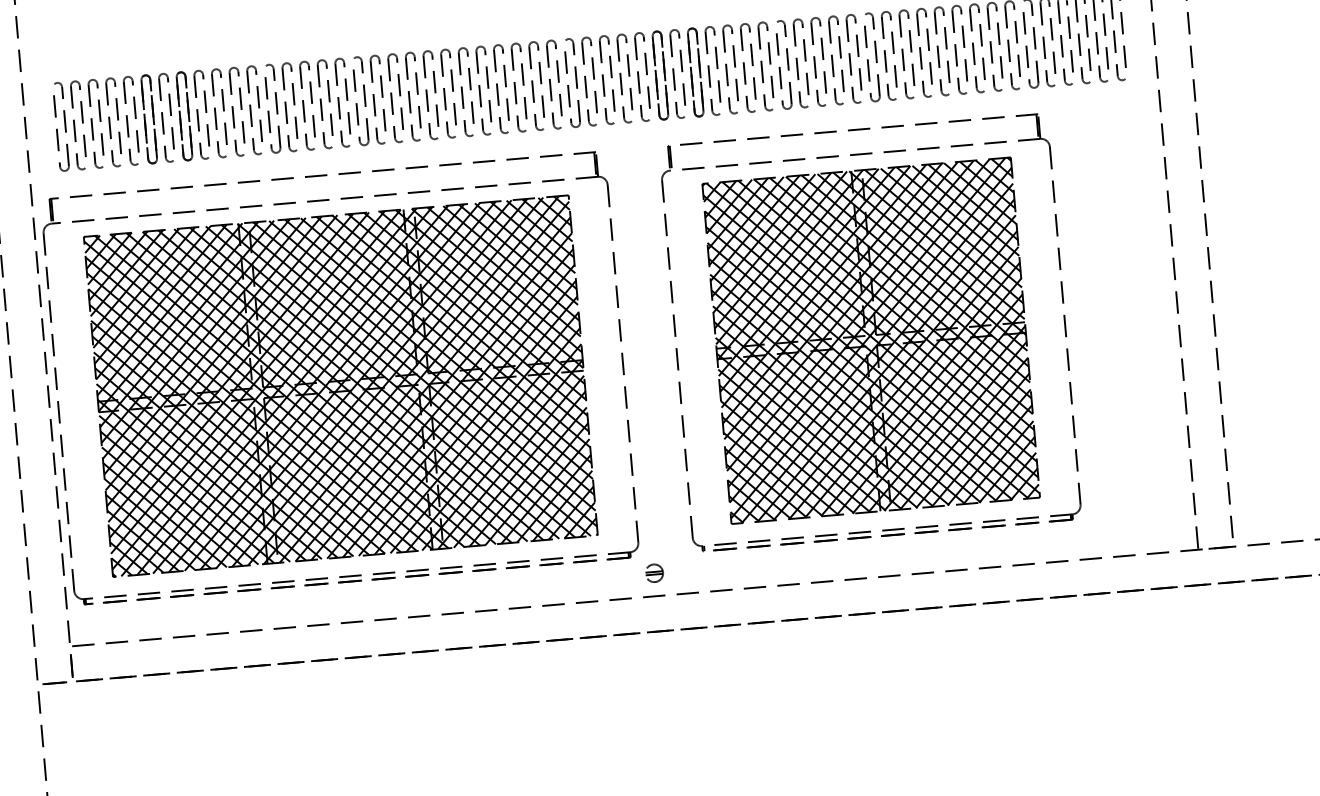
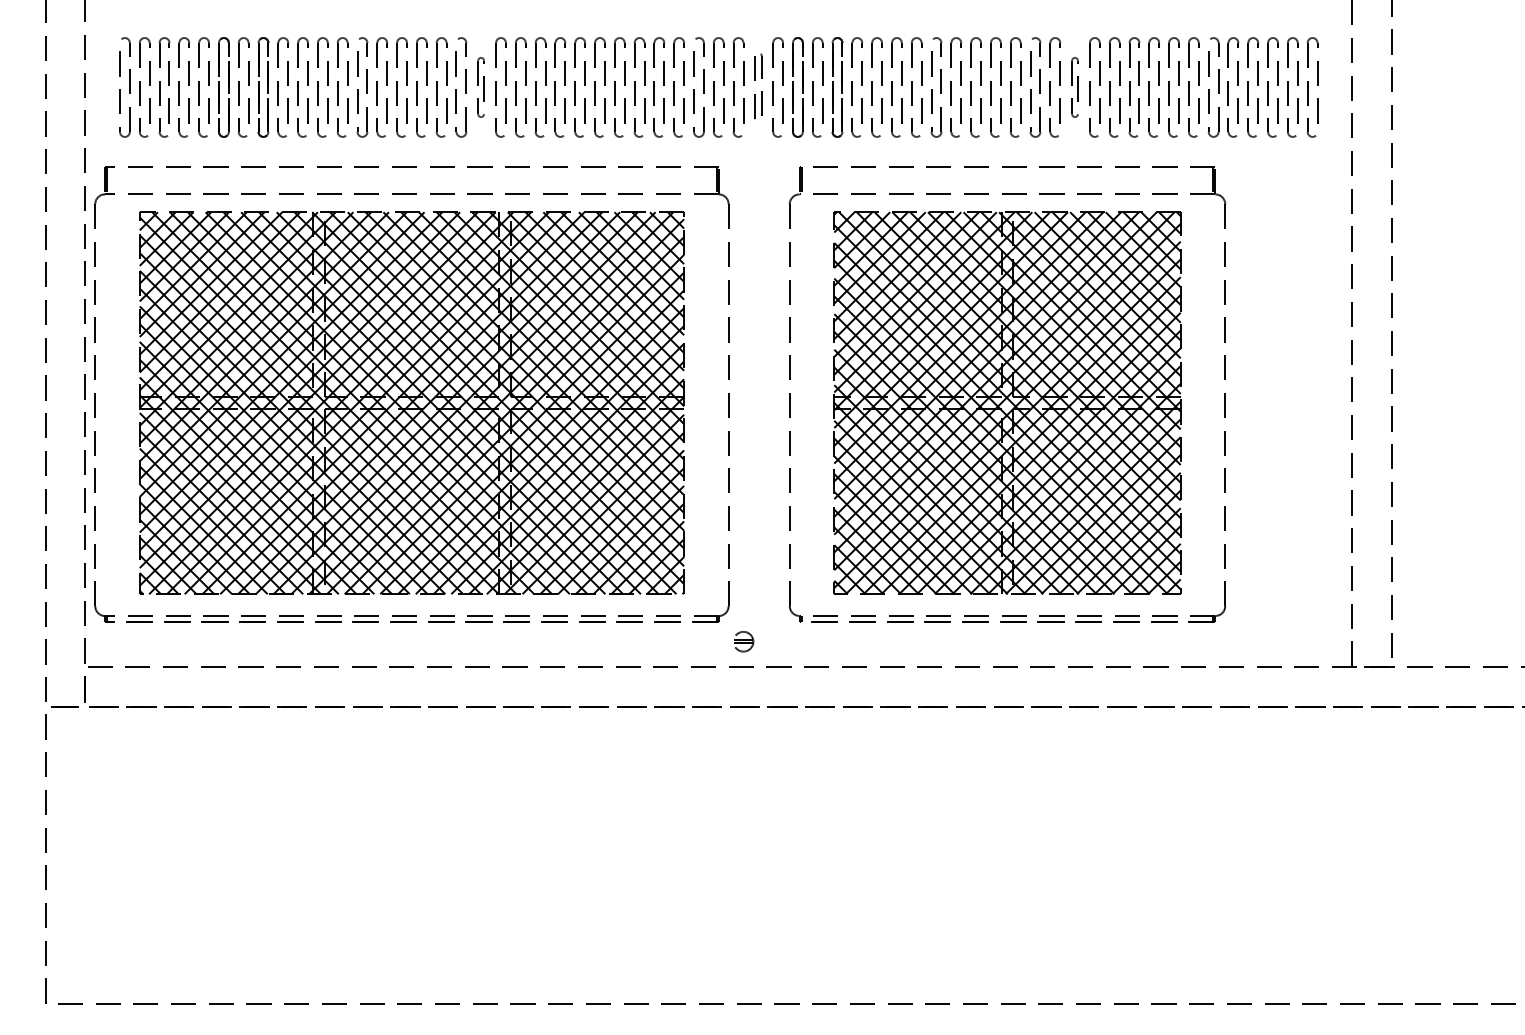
part: (906, 54) -> (1074, 87), size x0.6
part: (625, 78) -> (758, 87), size x0.7
part: (377, 99) -> (480, 87), size x0.6

